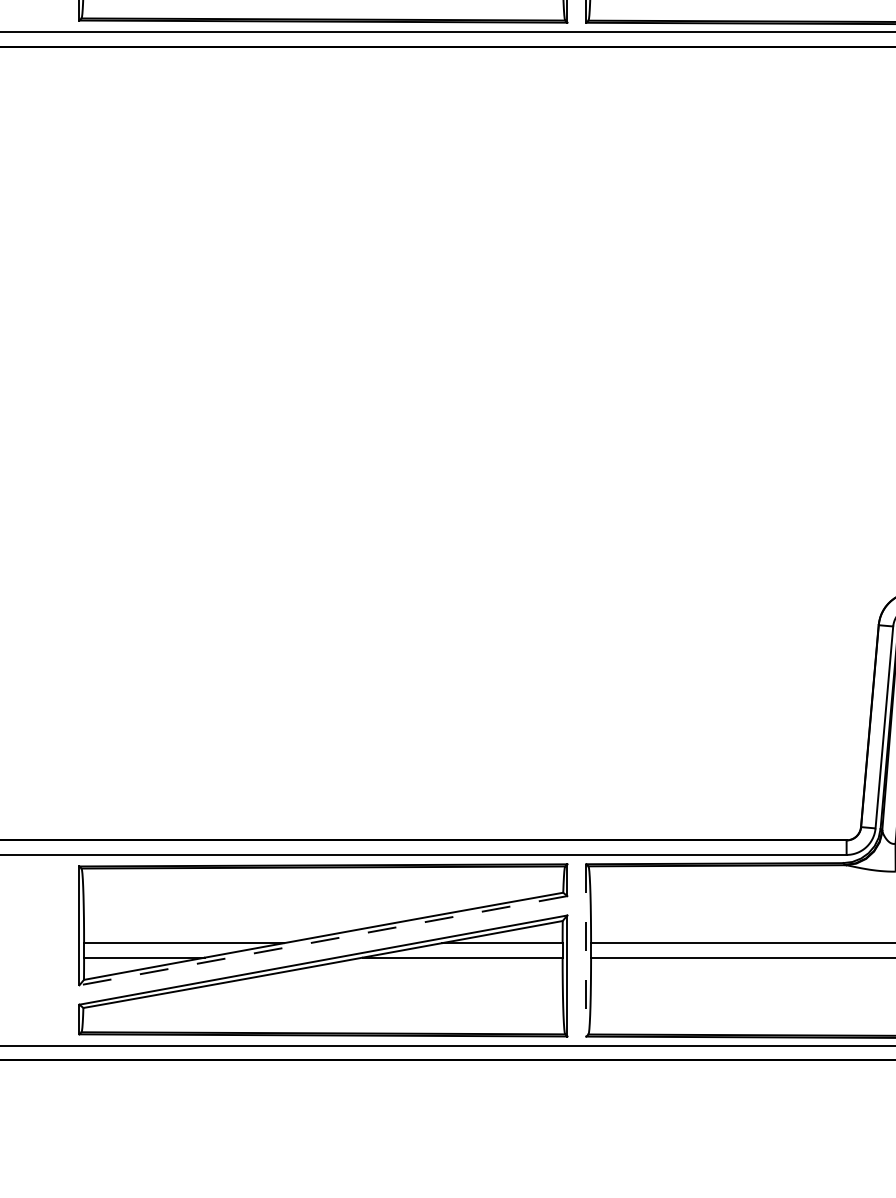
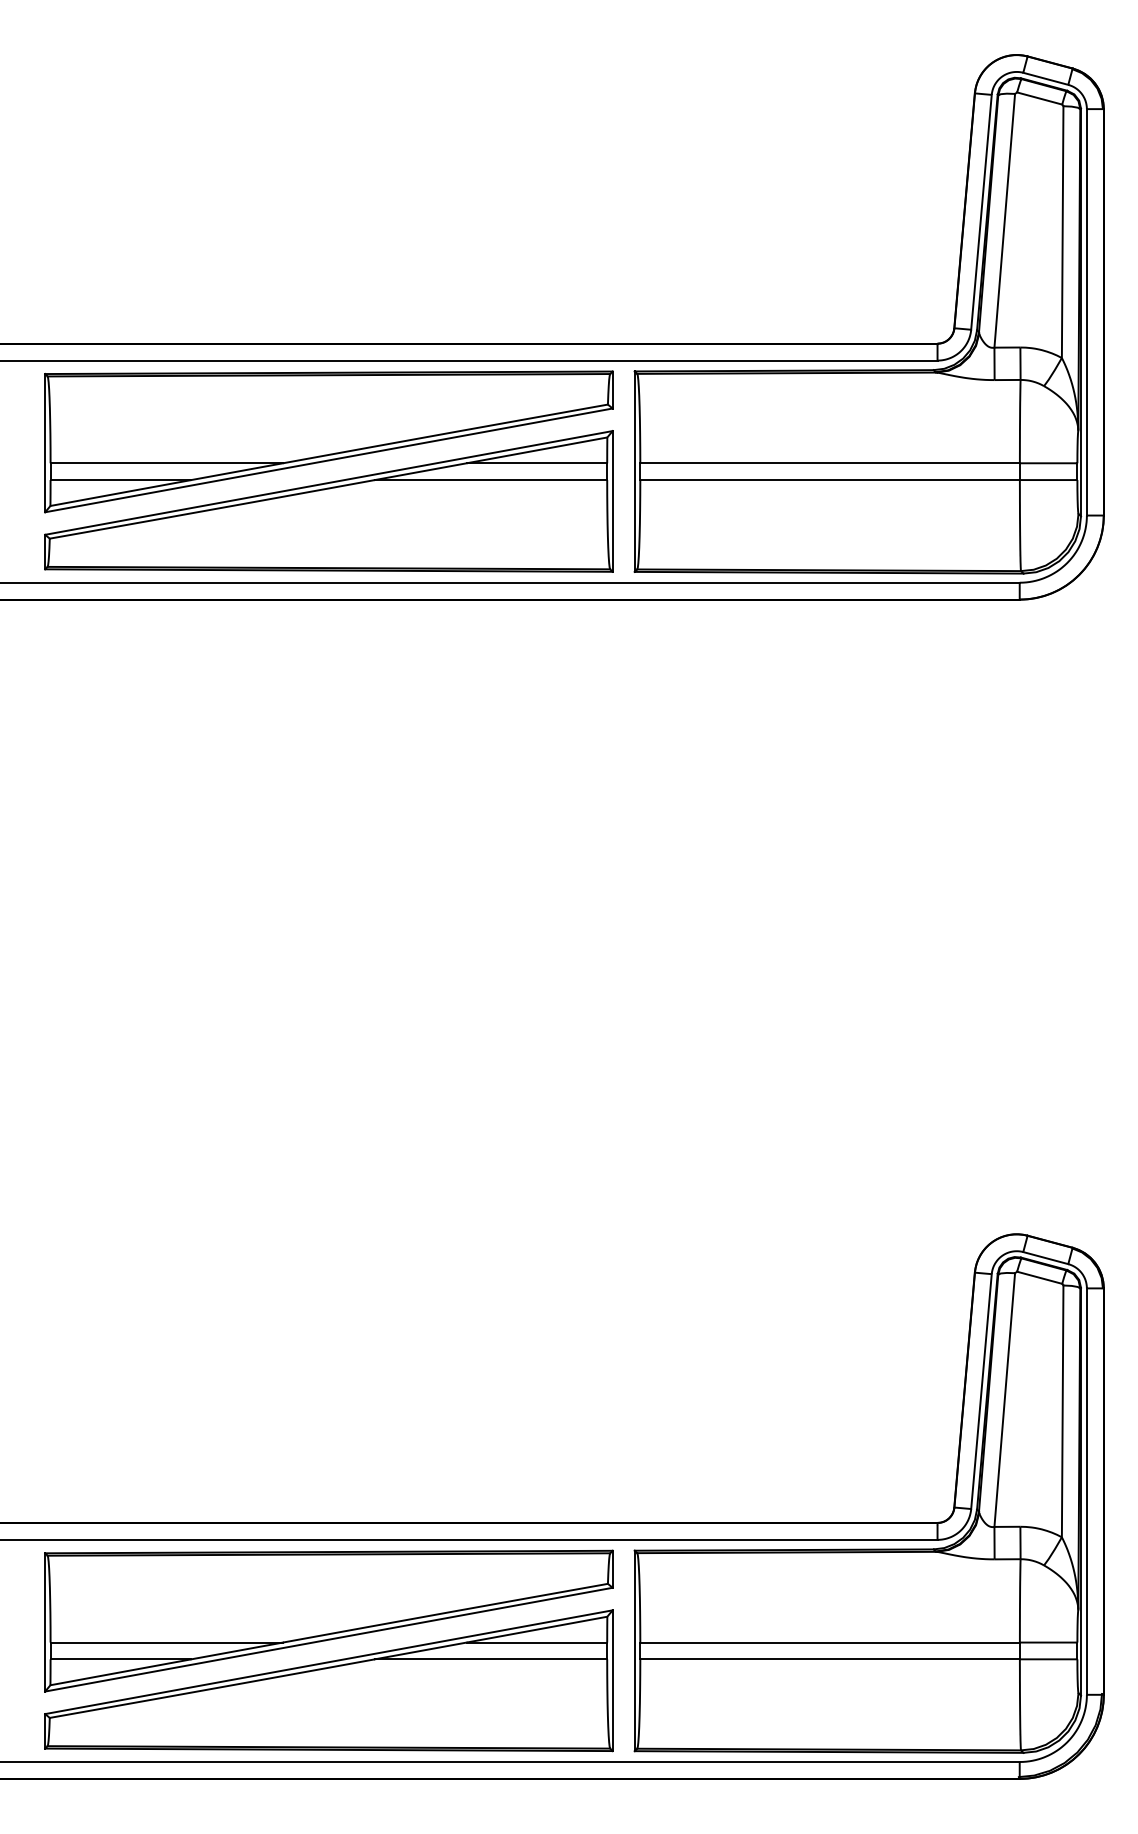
line: (323, 940) -> (328, 1639), dashed -> solid
line: (586, 950) -> (634, 1651), dashed -> solid

